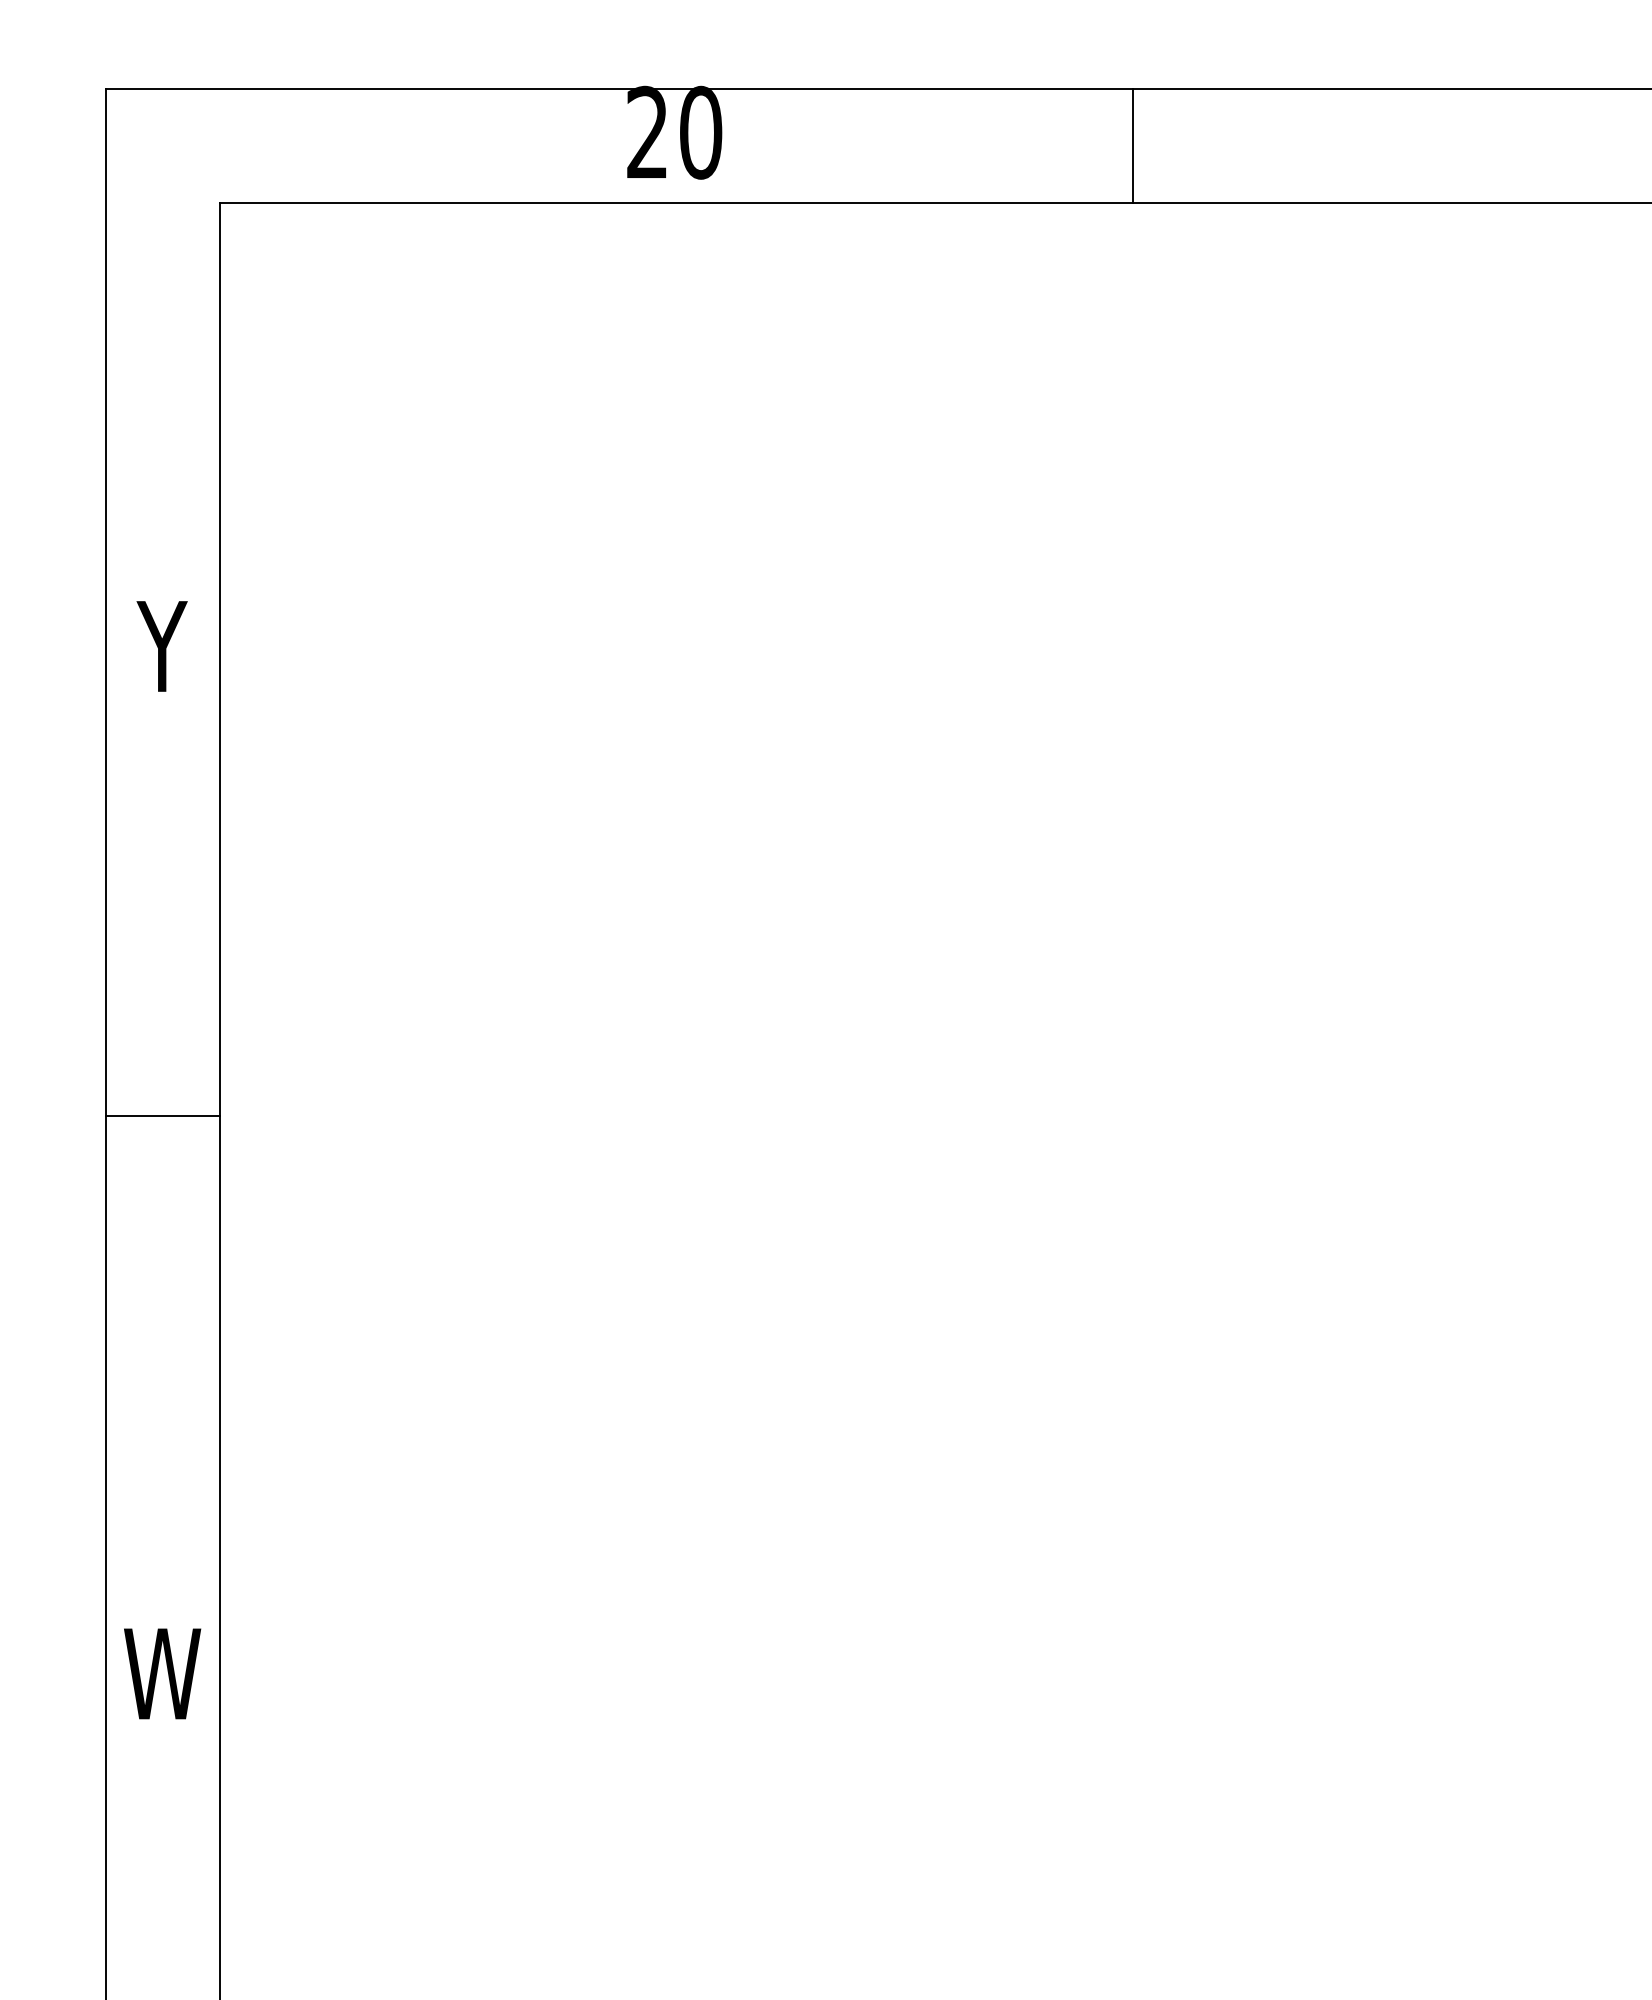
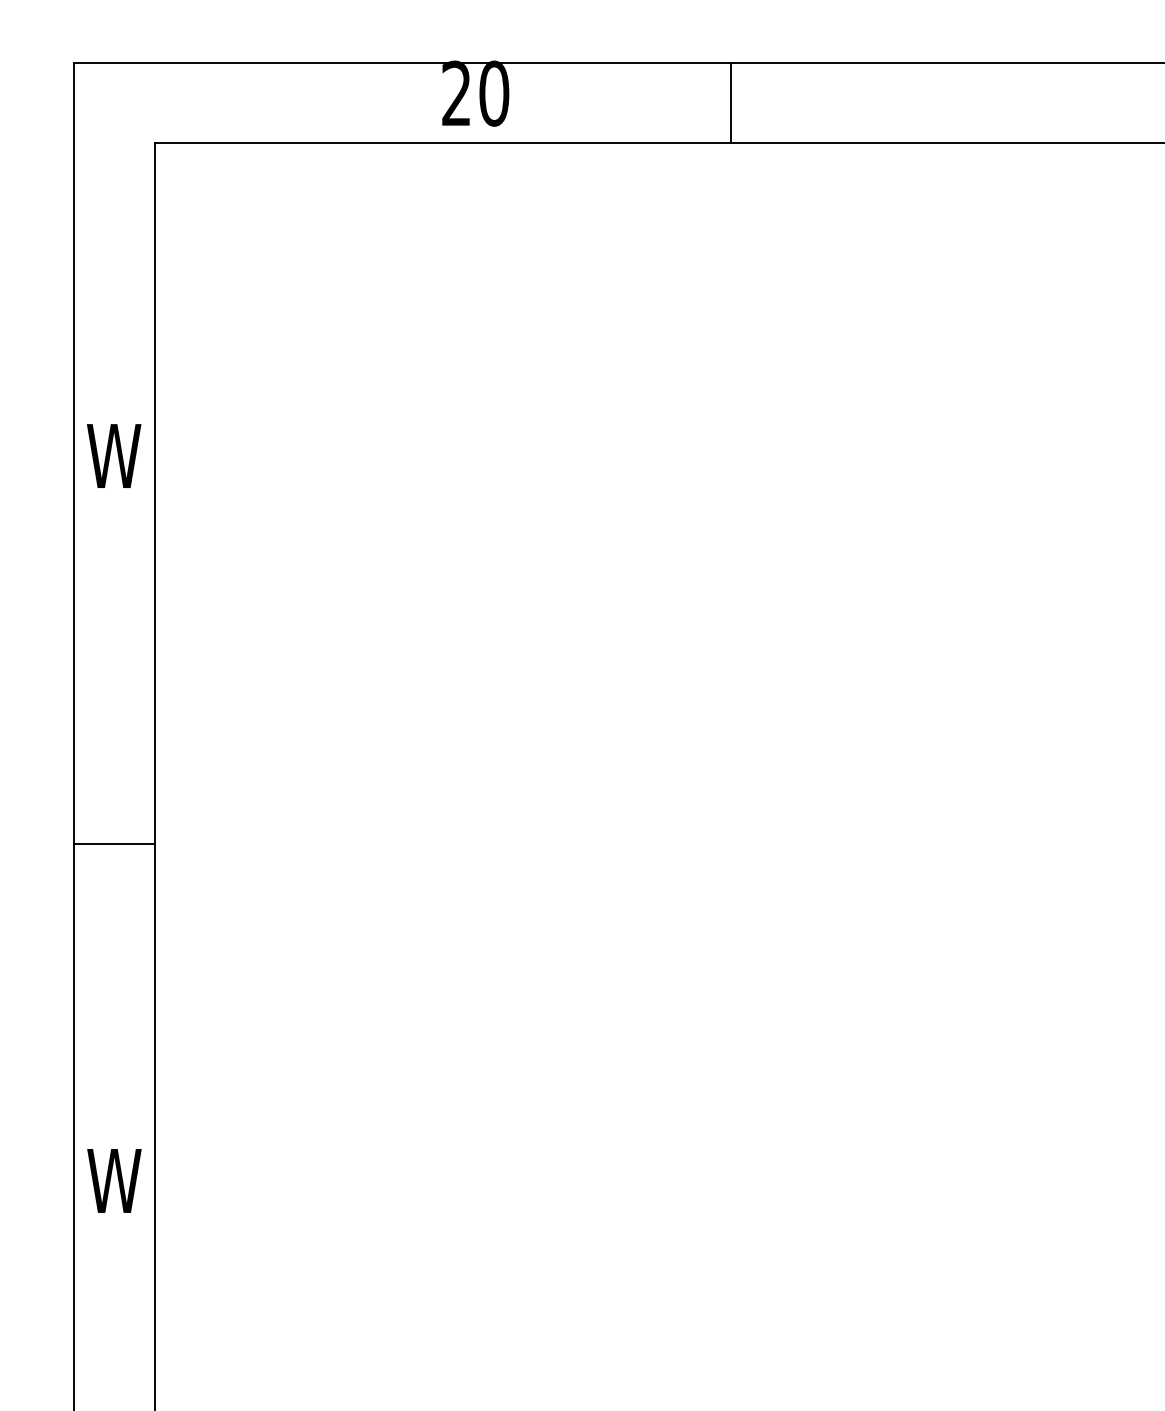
line: (1132, 145) -> (731, 102), moved
text: (161, 646) -> (113, 456), Y -> W
line: (162, 1116) -> (114, 844), moved

